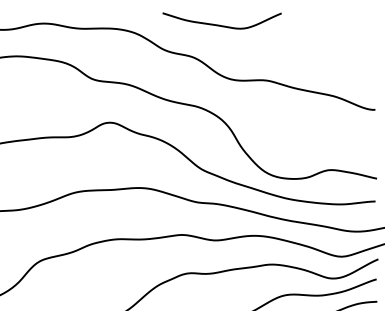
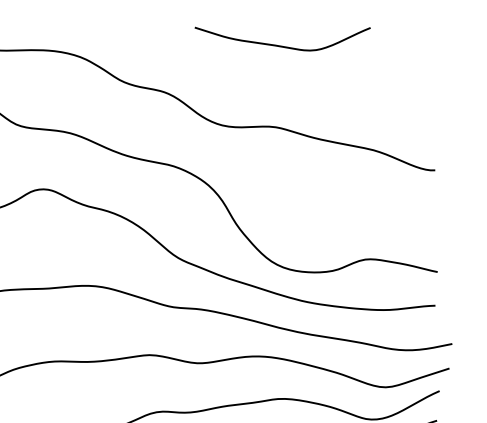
curve: (219, 24) -> (278, 44), moved

